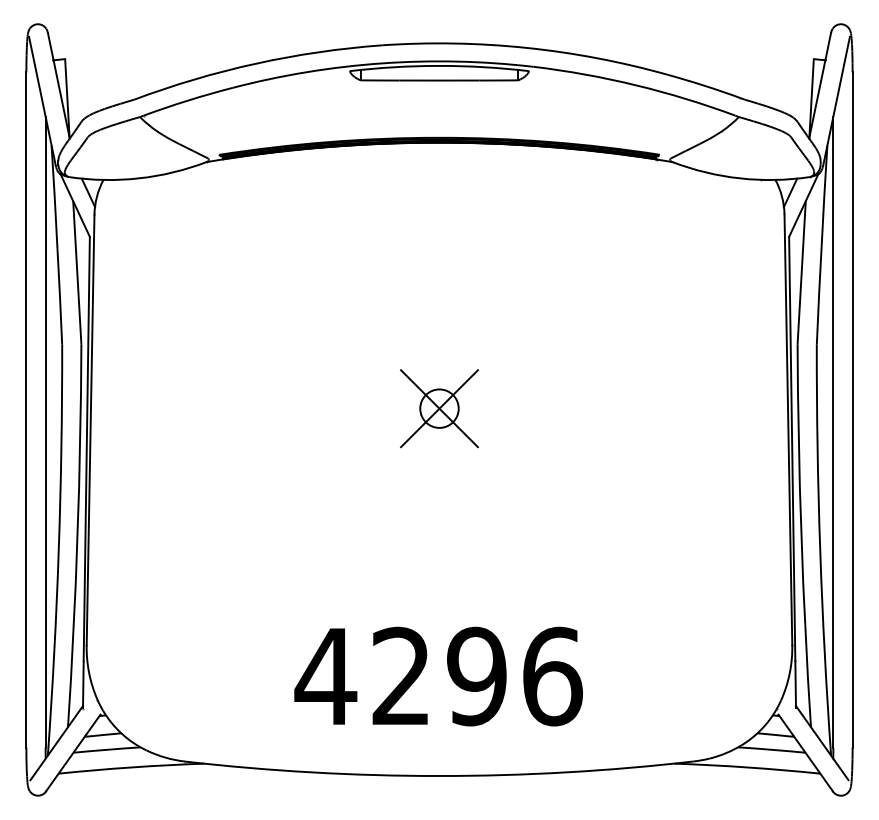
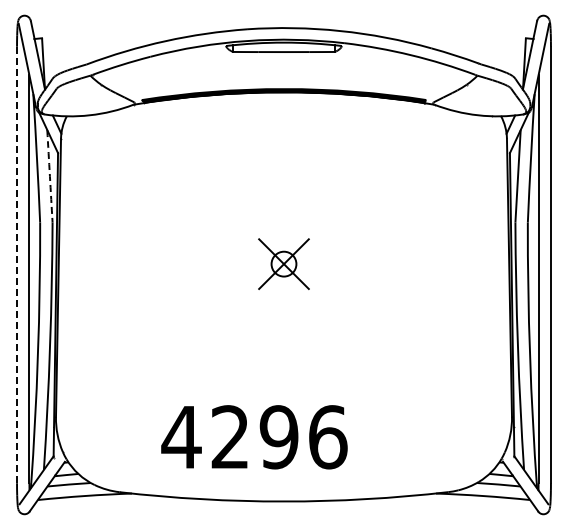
arc: (76, 273) -> (49, 176), solid -> dashed
line: (27, 410) -> (17, 265), solid -> dashed
text: (438, 676) -> (254, 437), moved

